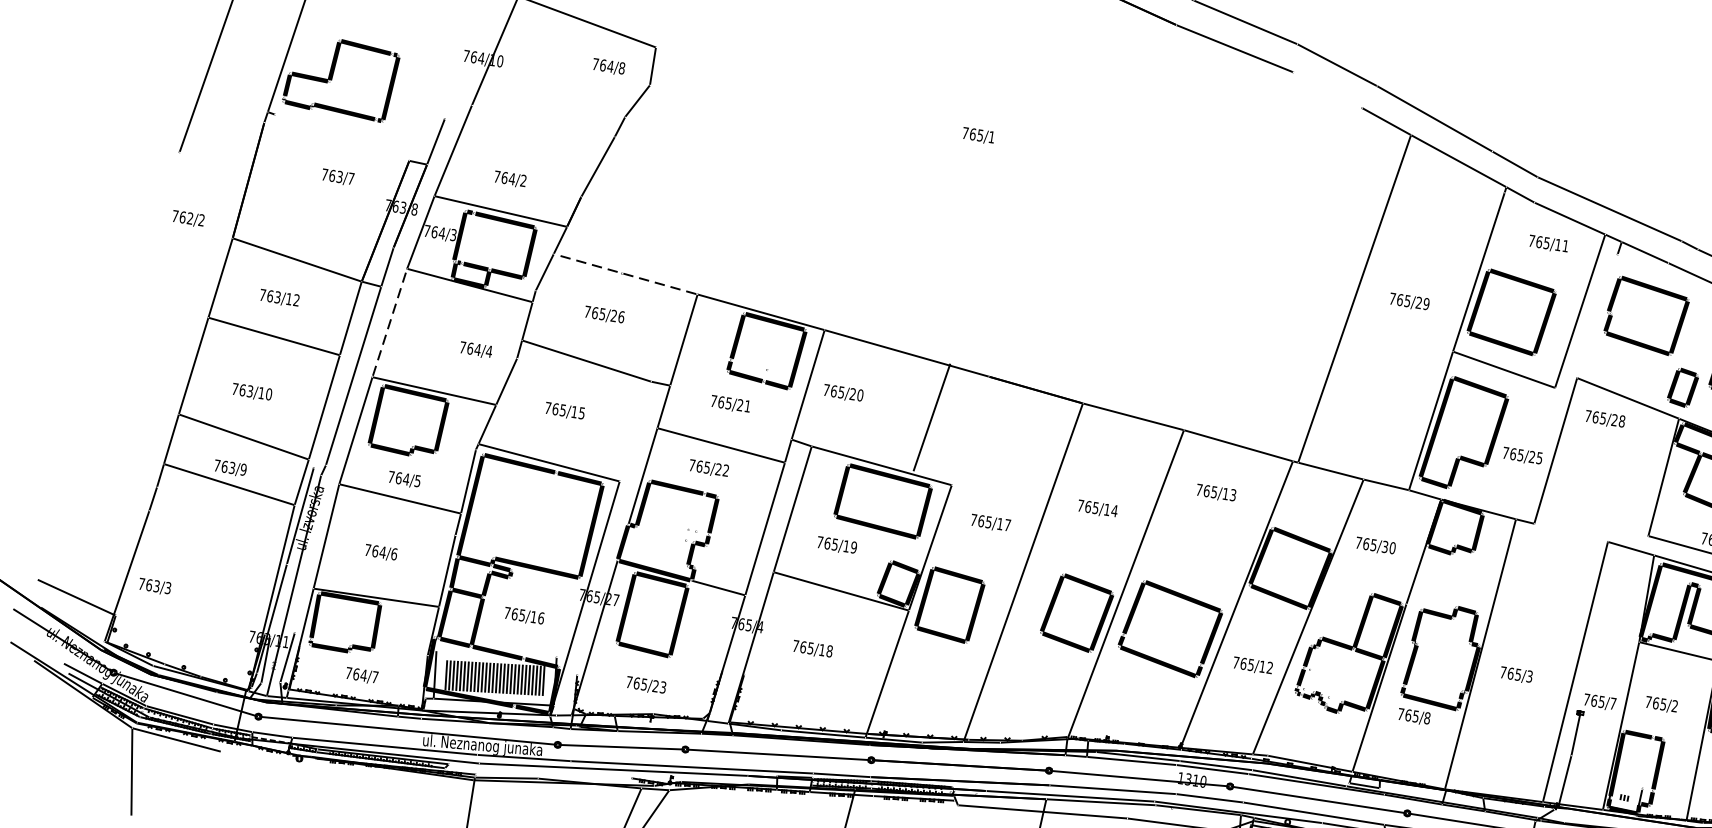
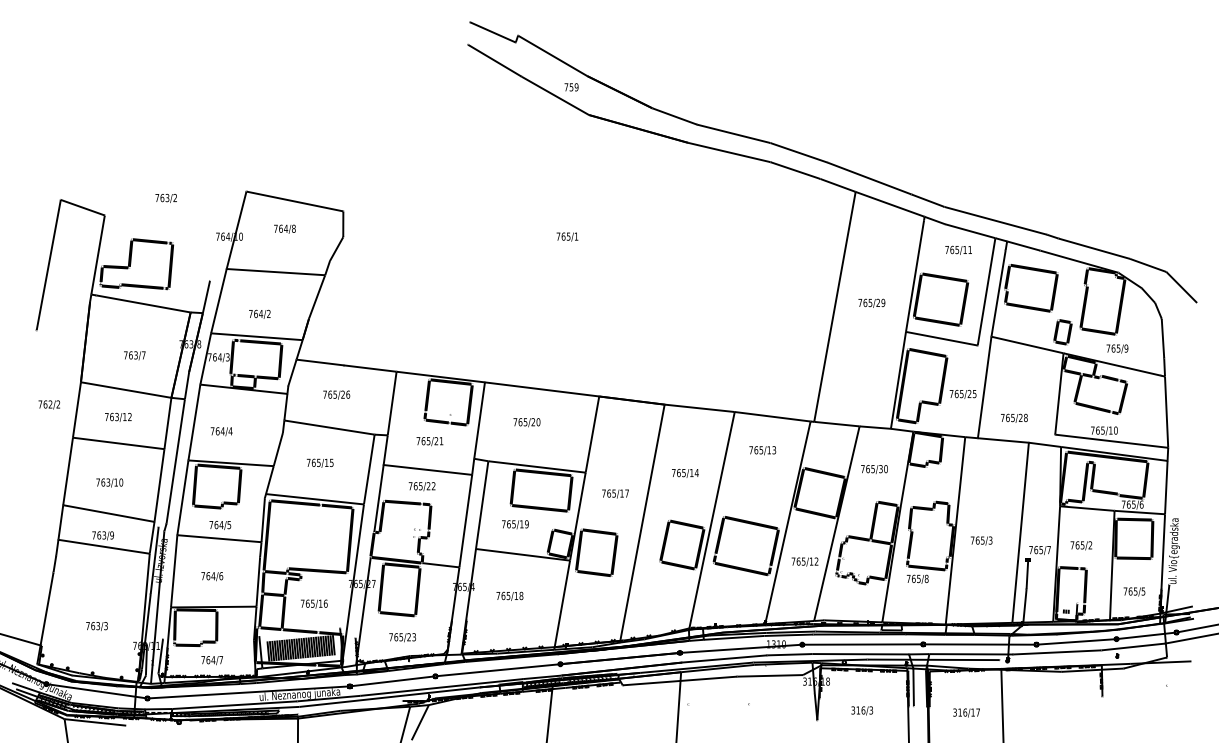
text: (608, 65) -> (284, 228), moved
line: (1327, 90) -> (795, 170), added
line: (542, 121) -> (275, 272), added
line: (342, 137) -> (143, 303), added
text: (337, 176) -> (134, 355), moved
text: (187, 218) -> (48, 404), moved
line: (625, 273) -> (346, 365), dashed -> solid
line: (1597, 316) -> (998, 293), added
line: (389, 322) -> (194, 422), dashed -> solid
text: (475, 349) -> (221, 431), moved
text: (842, 393) -> (526, 422), moved
line: (932, 417) -> (592, 434), moved
text: (1605, 418) -> (1014, 417), moved
line: (635, 431) -> (369, 469), added
line: (1569, 532) -> (1002, 440), added
text: (154, 586) -> (96, 626), moved

